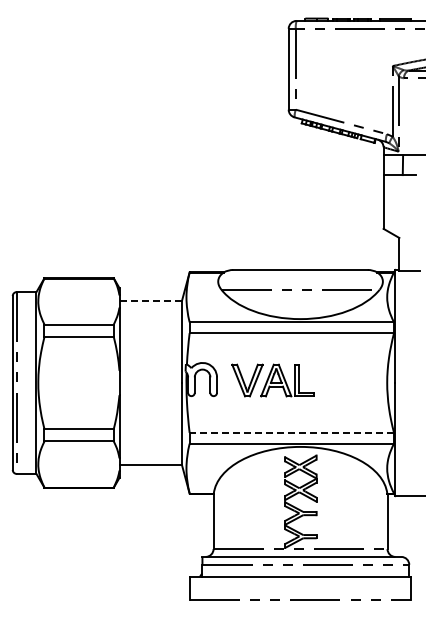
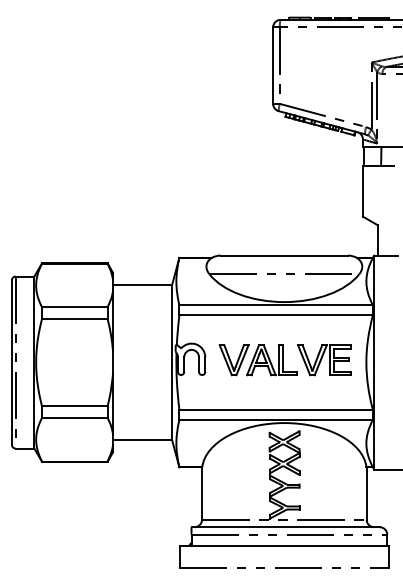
line: (150, 301) -> (142, 285), dashed -> solid
part: (342, 380) -> (324, 360), added
line: (291, 432) -> (275, 409), dashed -> solid

